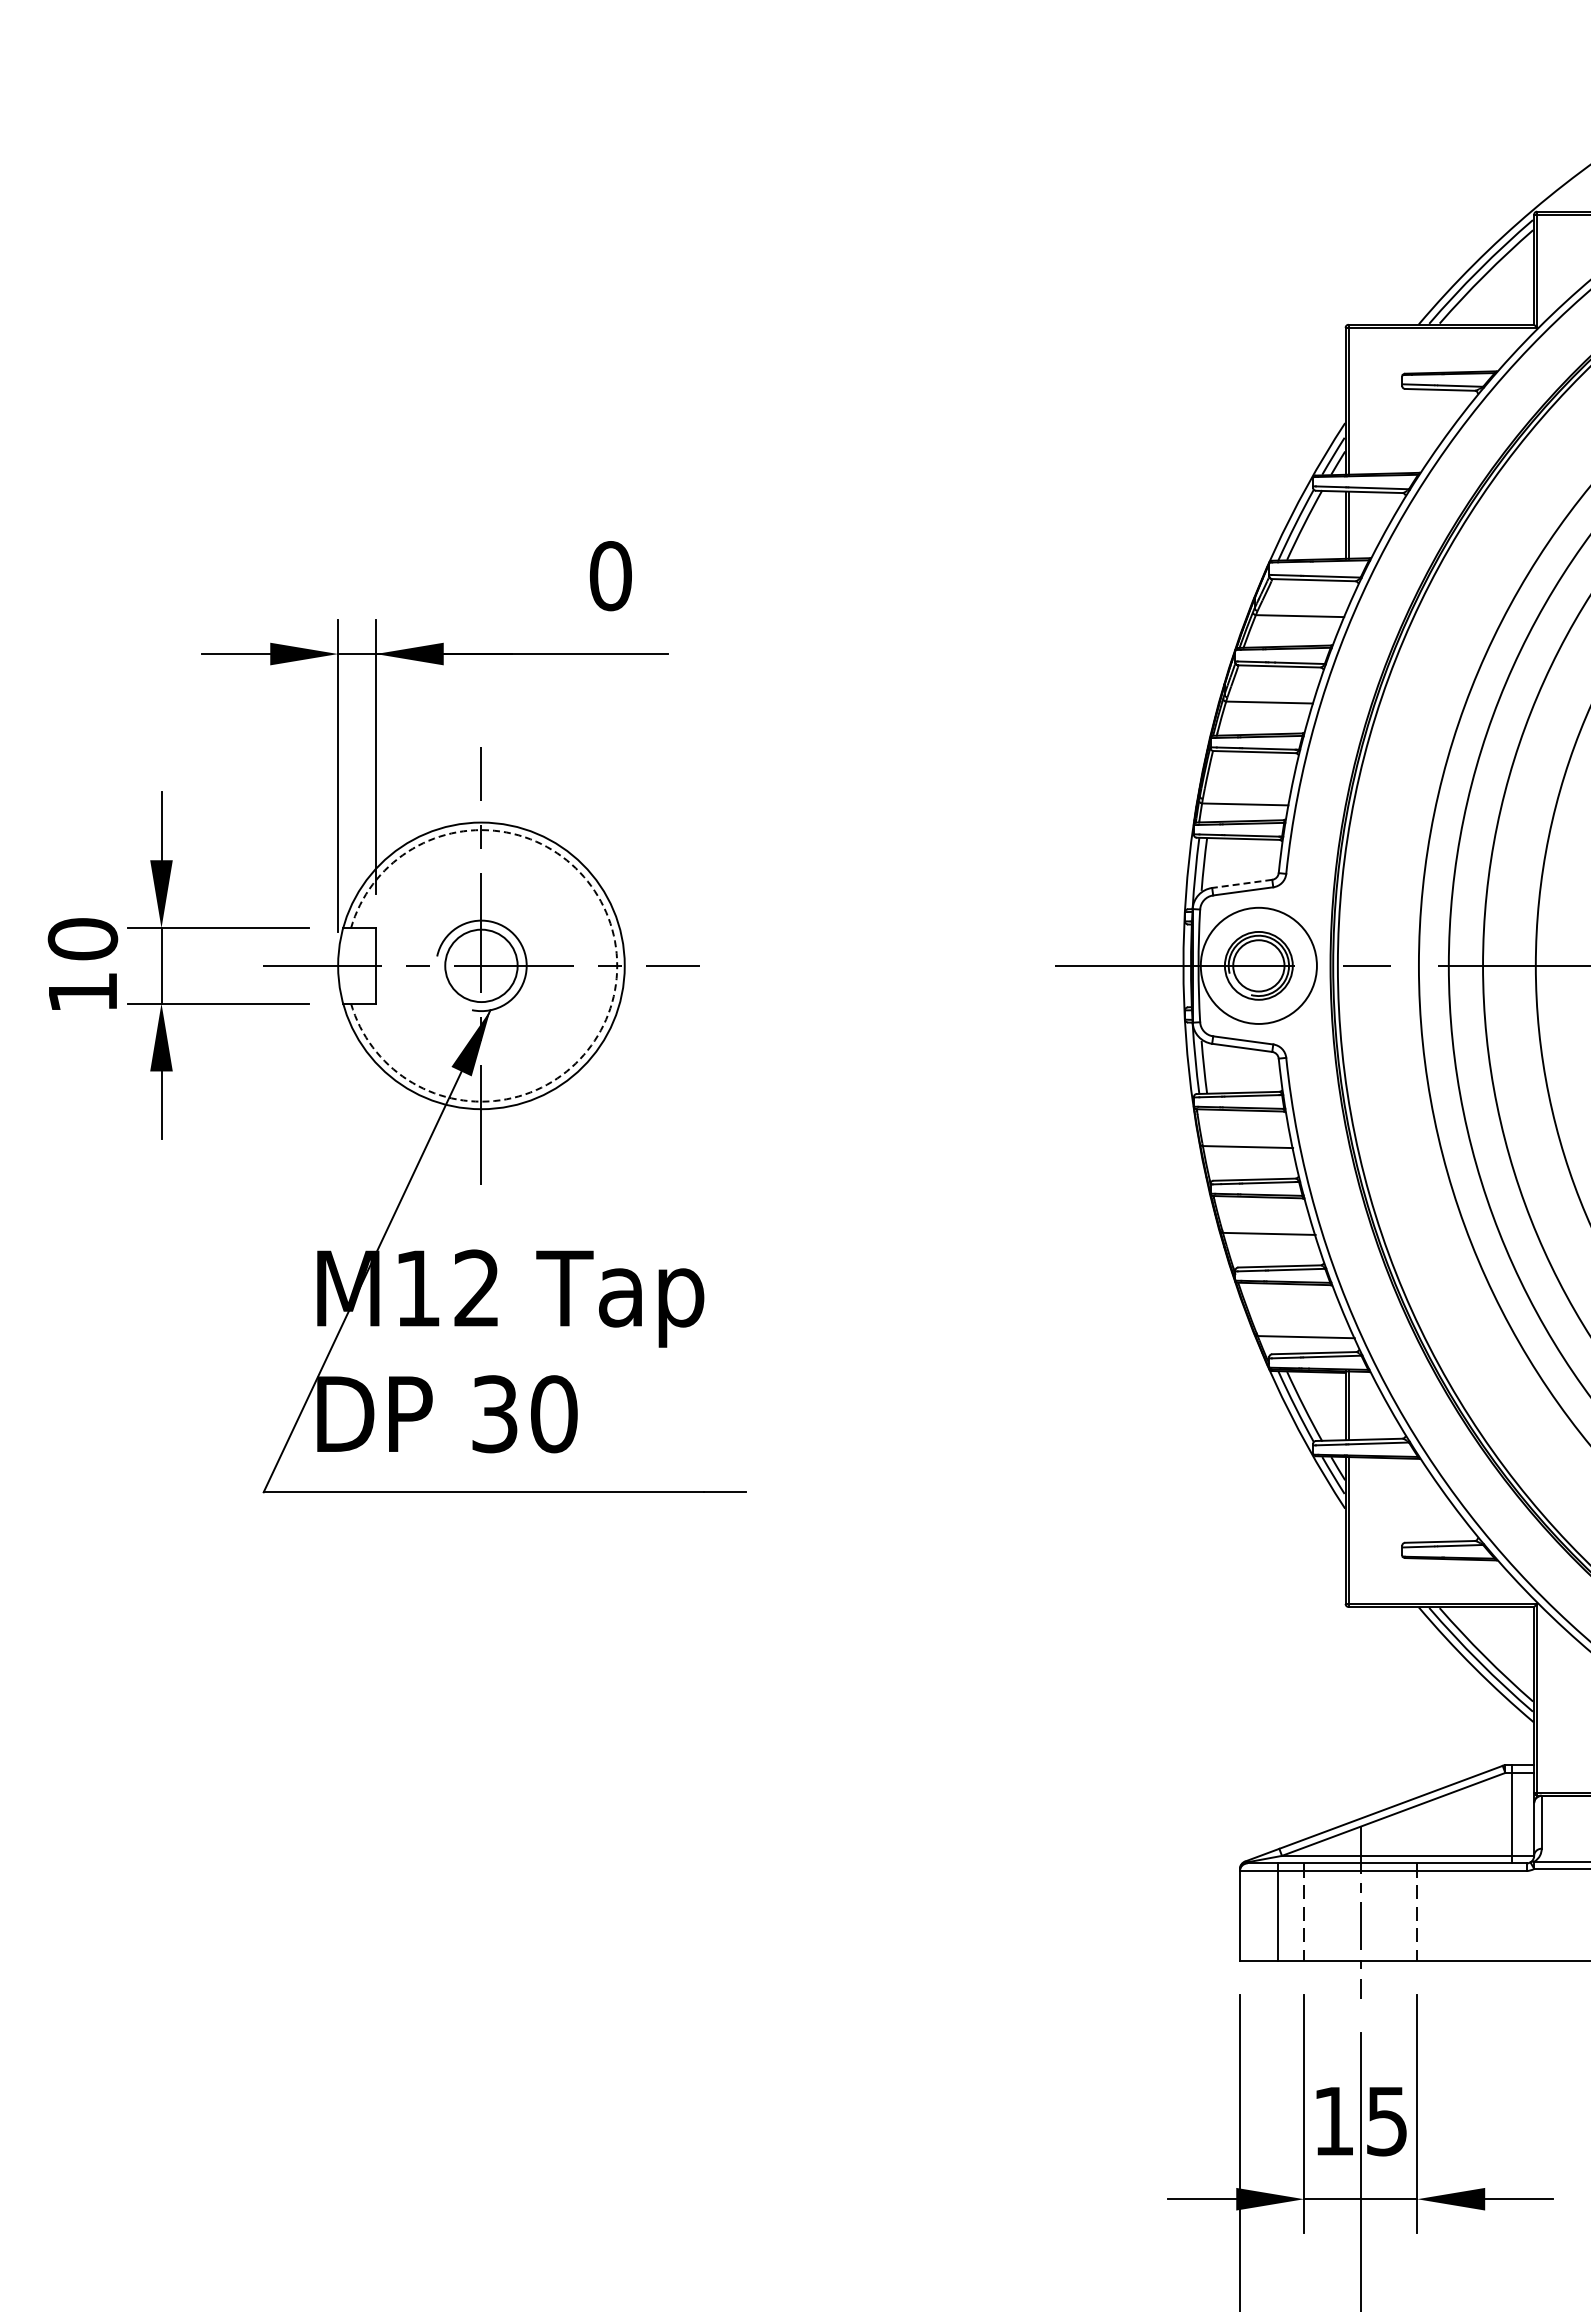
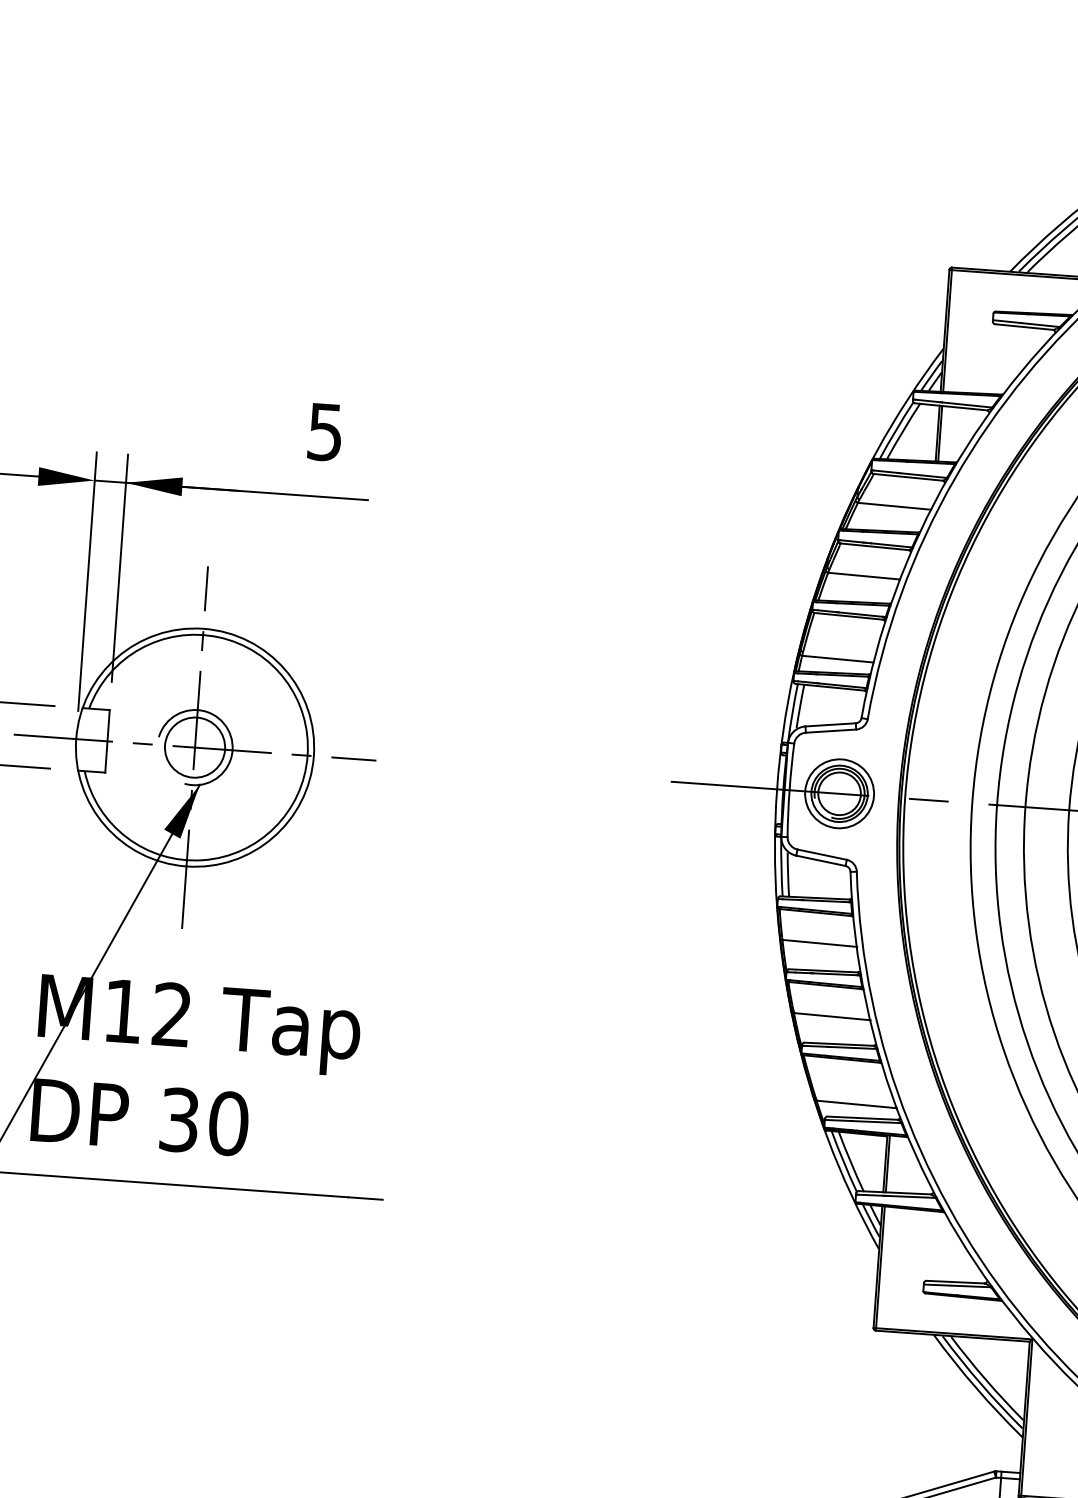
text: (610, 576) -> (325, 432), 0 -> 5
line: (1241, 883) -> (830, 724), dashed -> solid
arc: (617, 965) -> (307, 755), dashed -> solid
circle: (1258, 965) -> (839, 793), size x0.71

